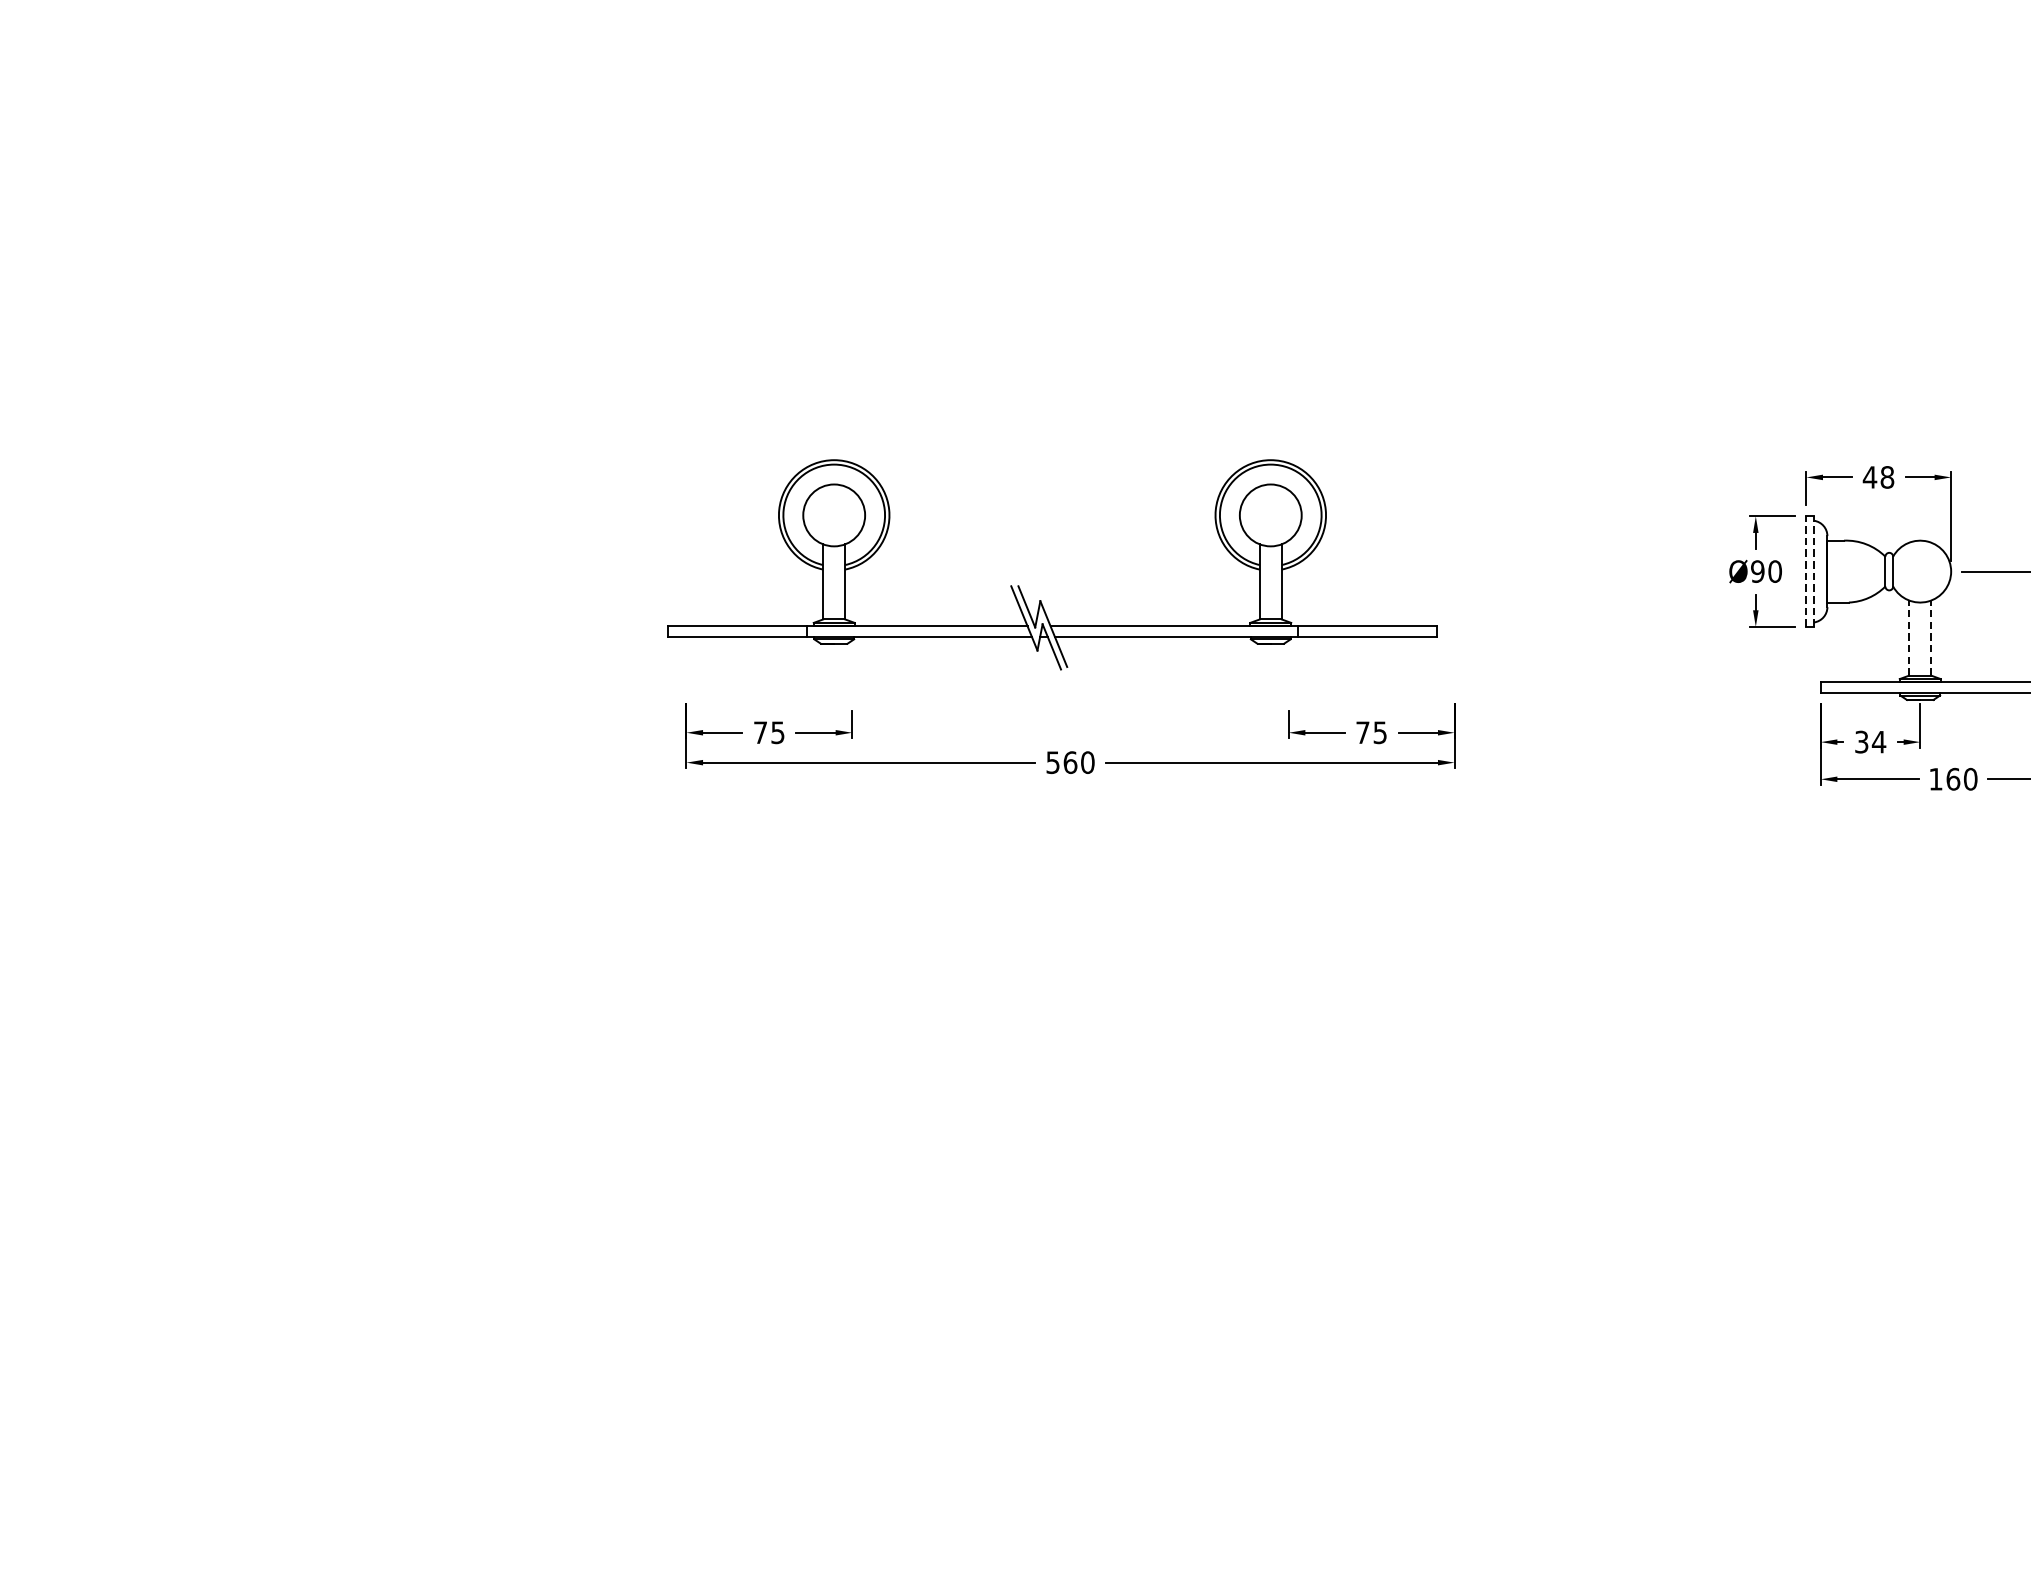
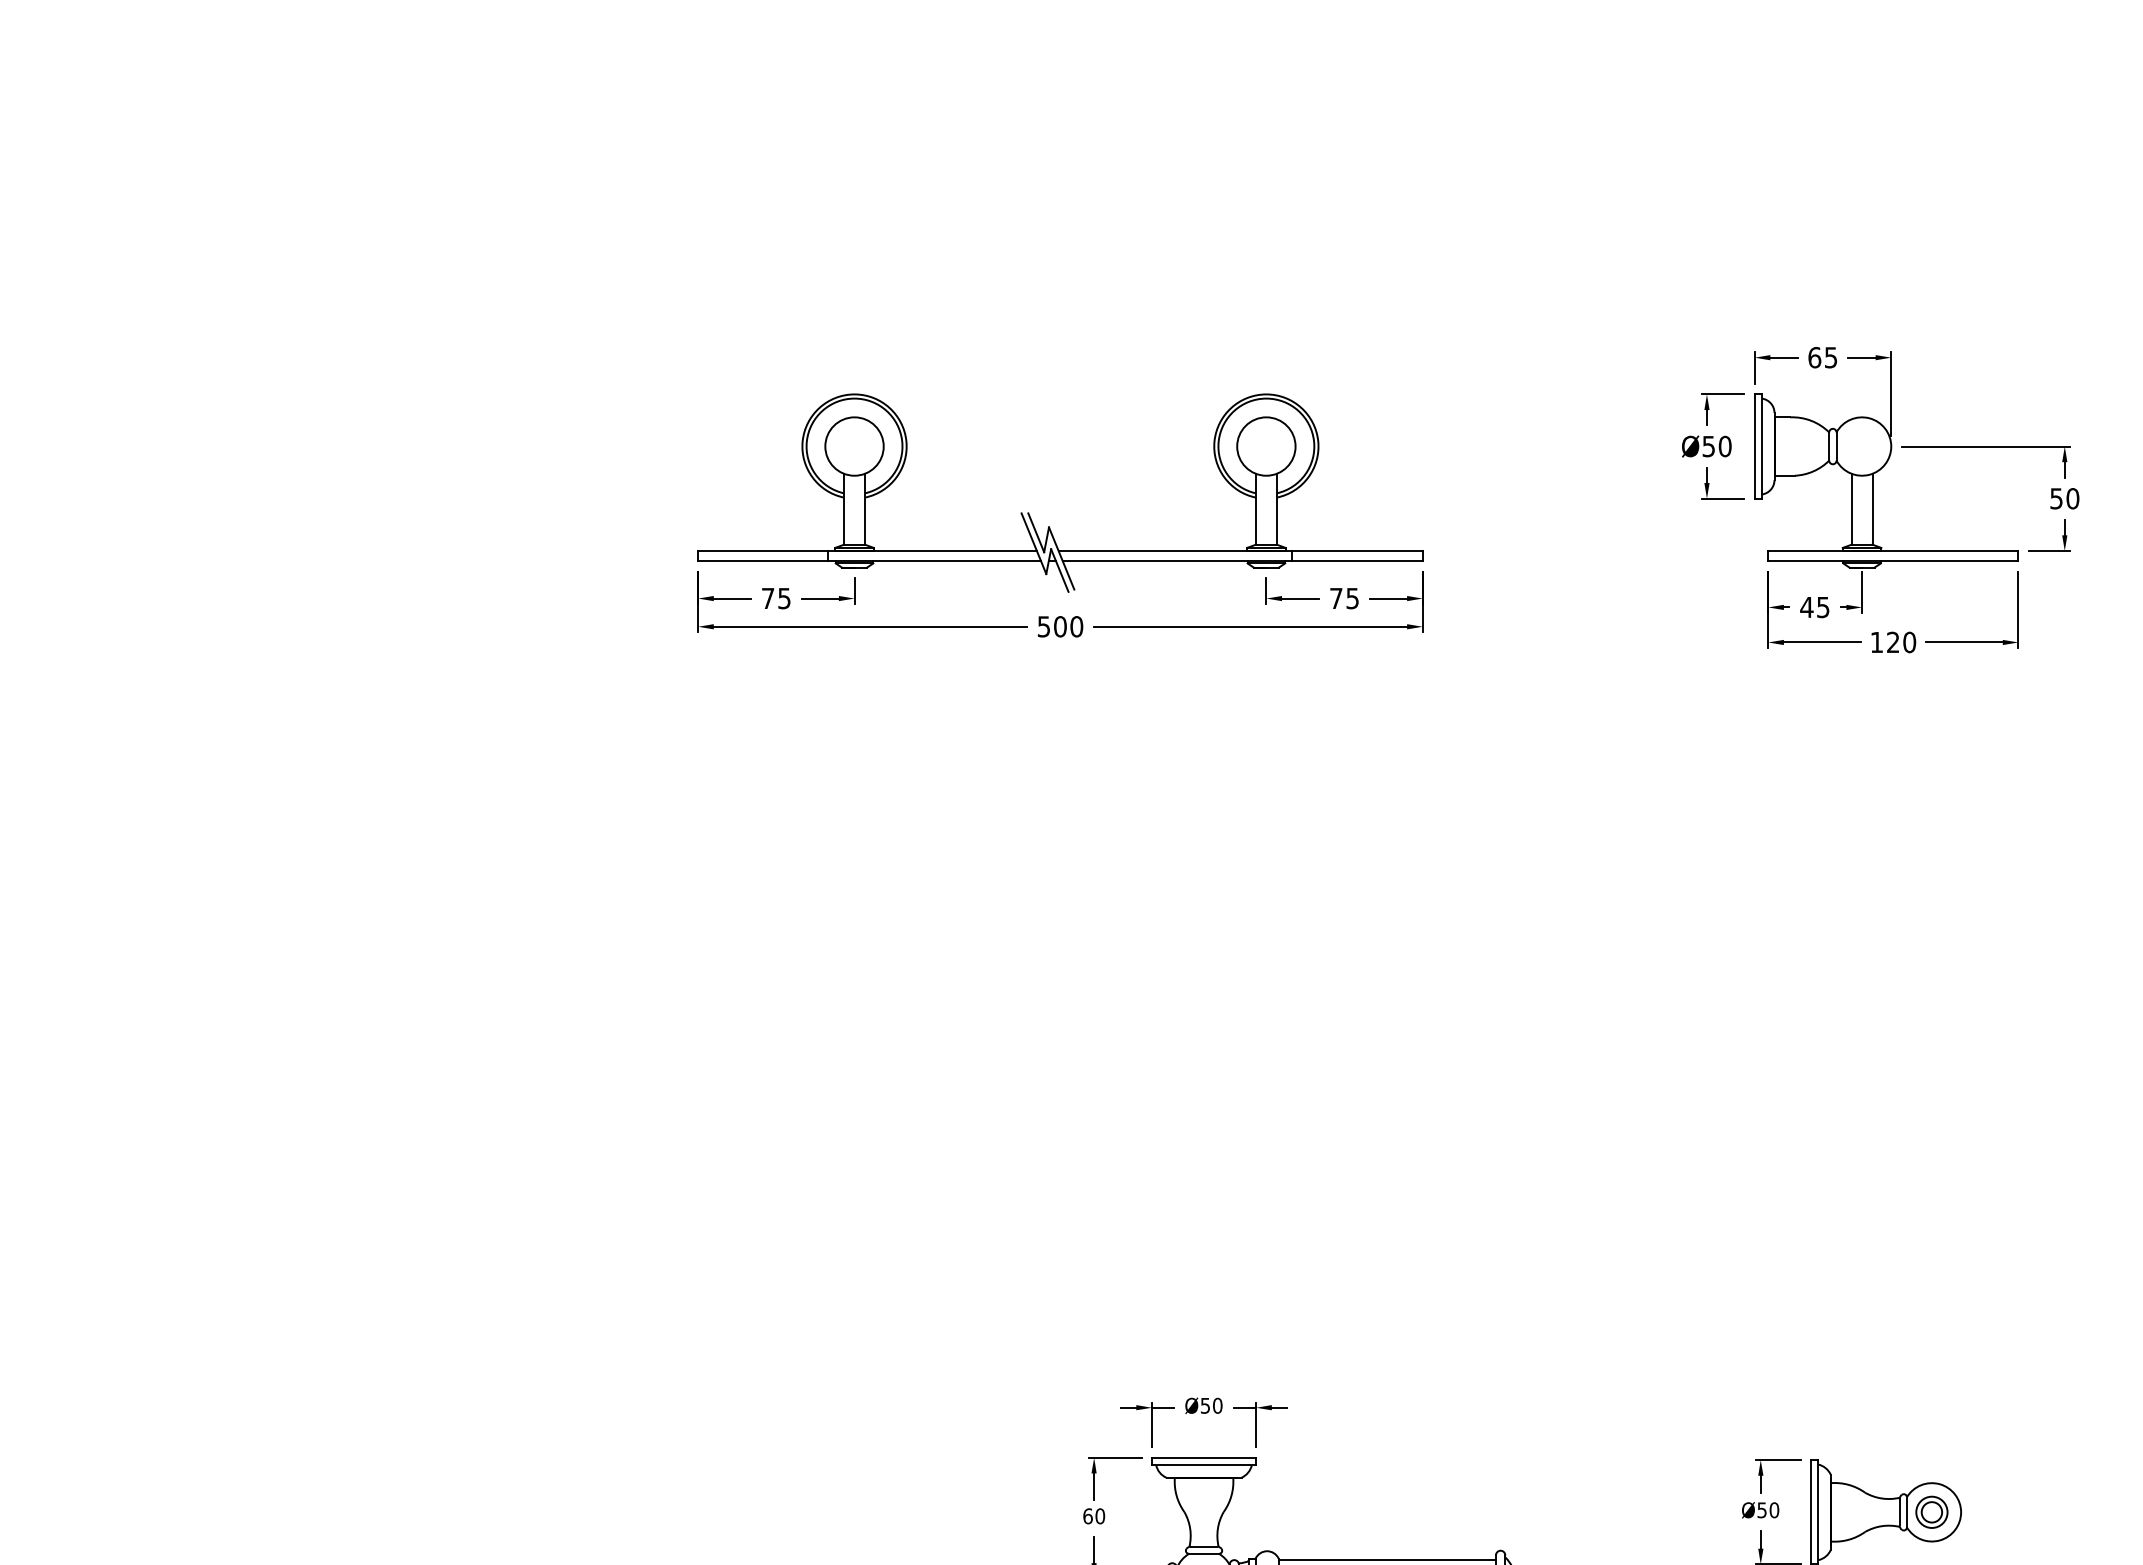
text: (1878, 477) -> (1822, 357), 48 -> 65
text: (1757, 570) -> (1708, 445), Ø90 -> Ø50
line: (1806, 571) -> (1754, 446), dashed -> solid
line: (1814, 571) -> (1762, 446), dashed -> solid
part: (1040, 600) -> (1049, 526), moved
line: (1909, 637) -> (1851, 508), dashed -> solid
line: (1931, 637) -> (1872, 508), dashed -> solid
text: (1870, 742) -> (1815, 607), 34 -> 45
text: (1070, 762) -> (1060, 626), 560 -> 500
text: (1953, 779) -> (1893, 642), 160 -> 120

